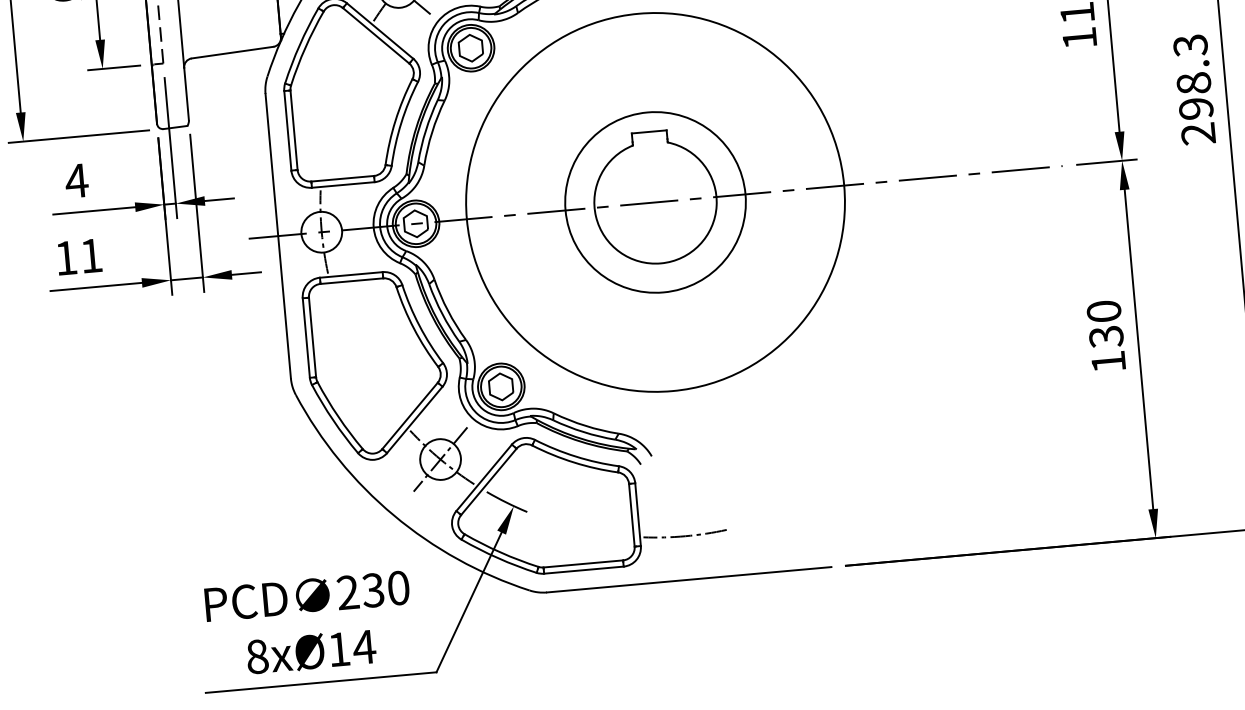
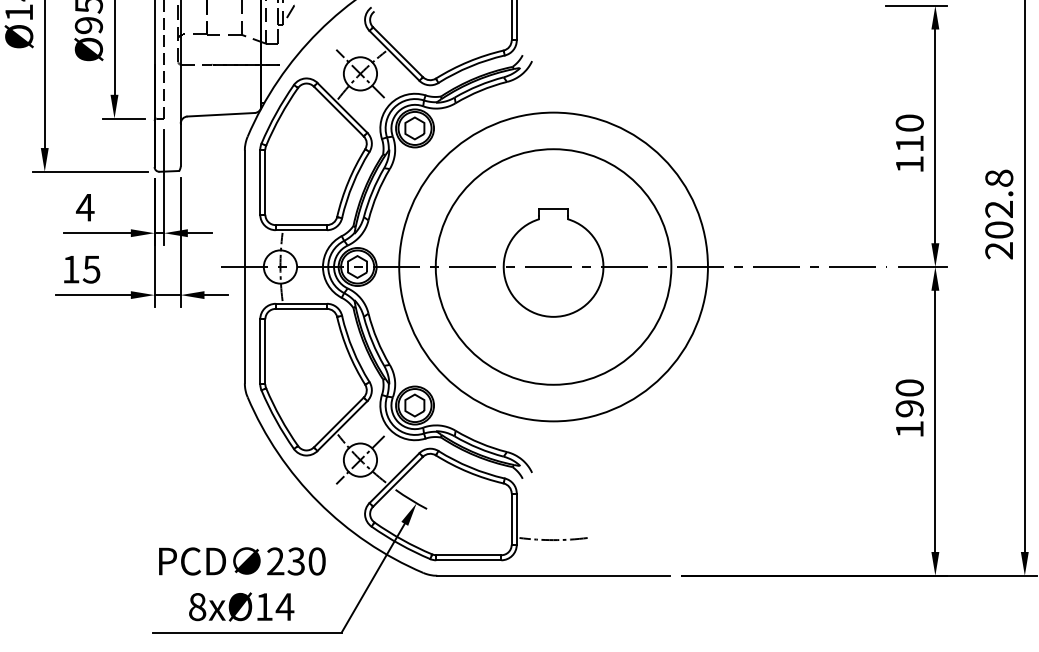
text: (1193, 76) -> (999, 203), 298.3 -> 202.8
circle: (655, 201) -> (553, 266), size x1.6
text: (91, 255) -> (91, 269), 11 -> 15
text: (1105, 336) -> (909, 408), 130 -> 190

